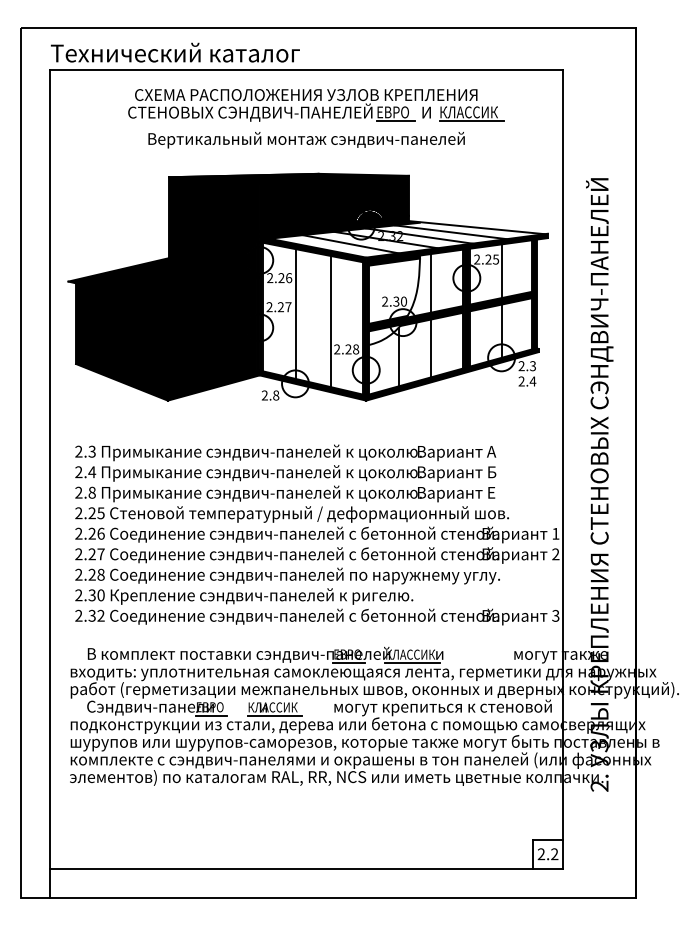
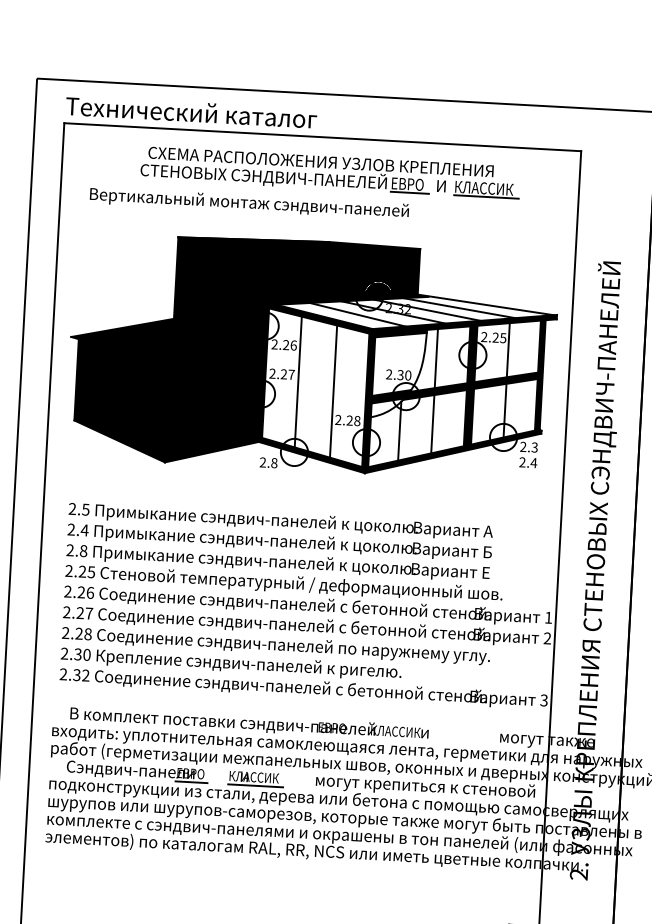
text: (306, 140) -> (249, 204), moved
text: (92, 450) -> (86, 508), 2.3 -> 2.5
line: (348, 662) -> (332, 736), removed
line: (412, 663) -> (397, 740), removed

